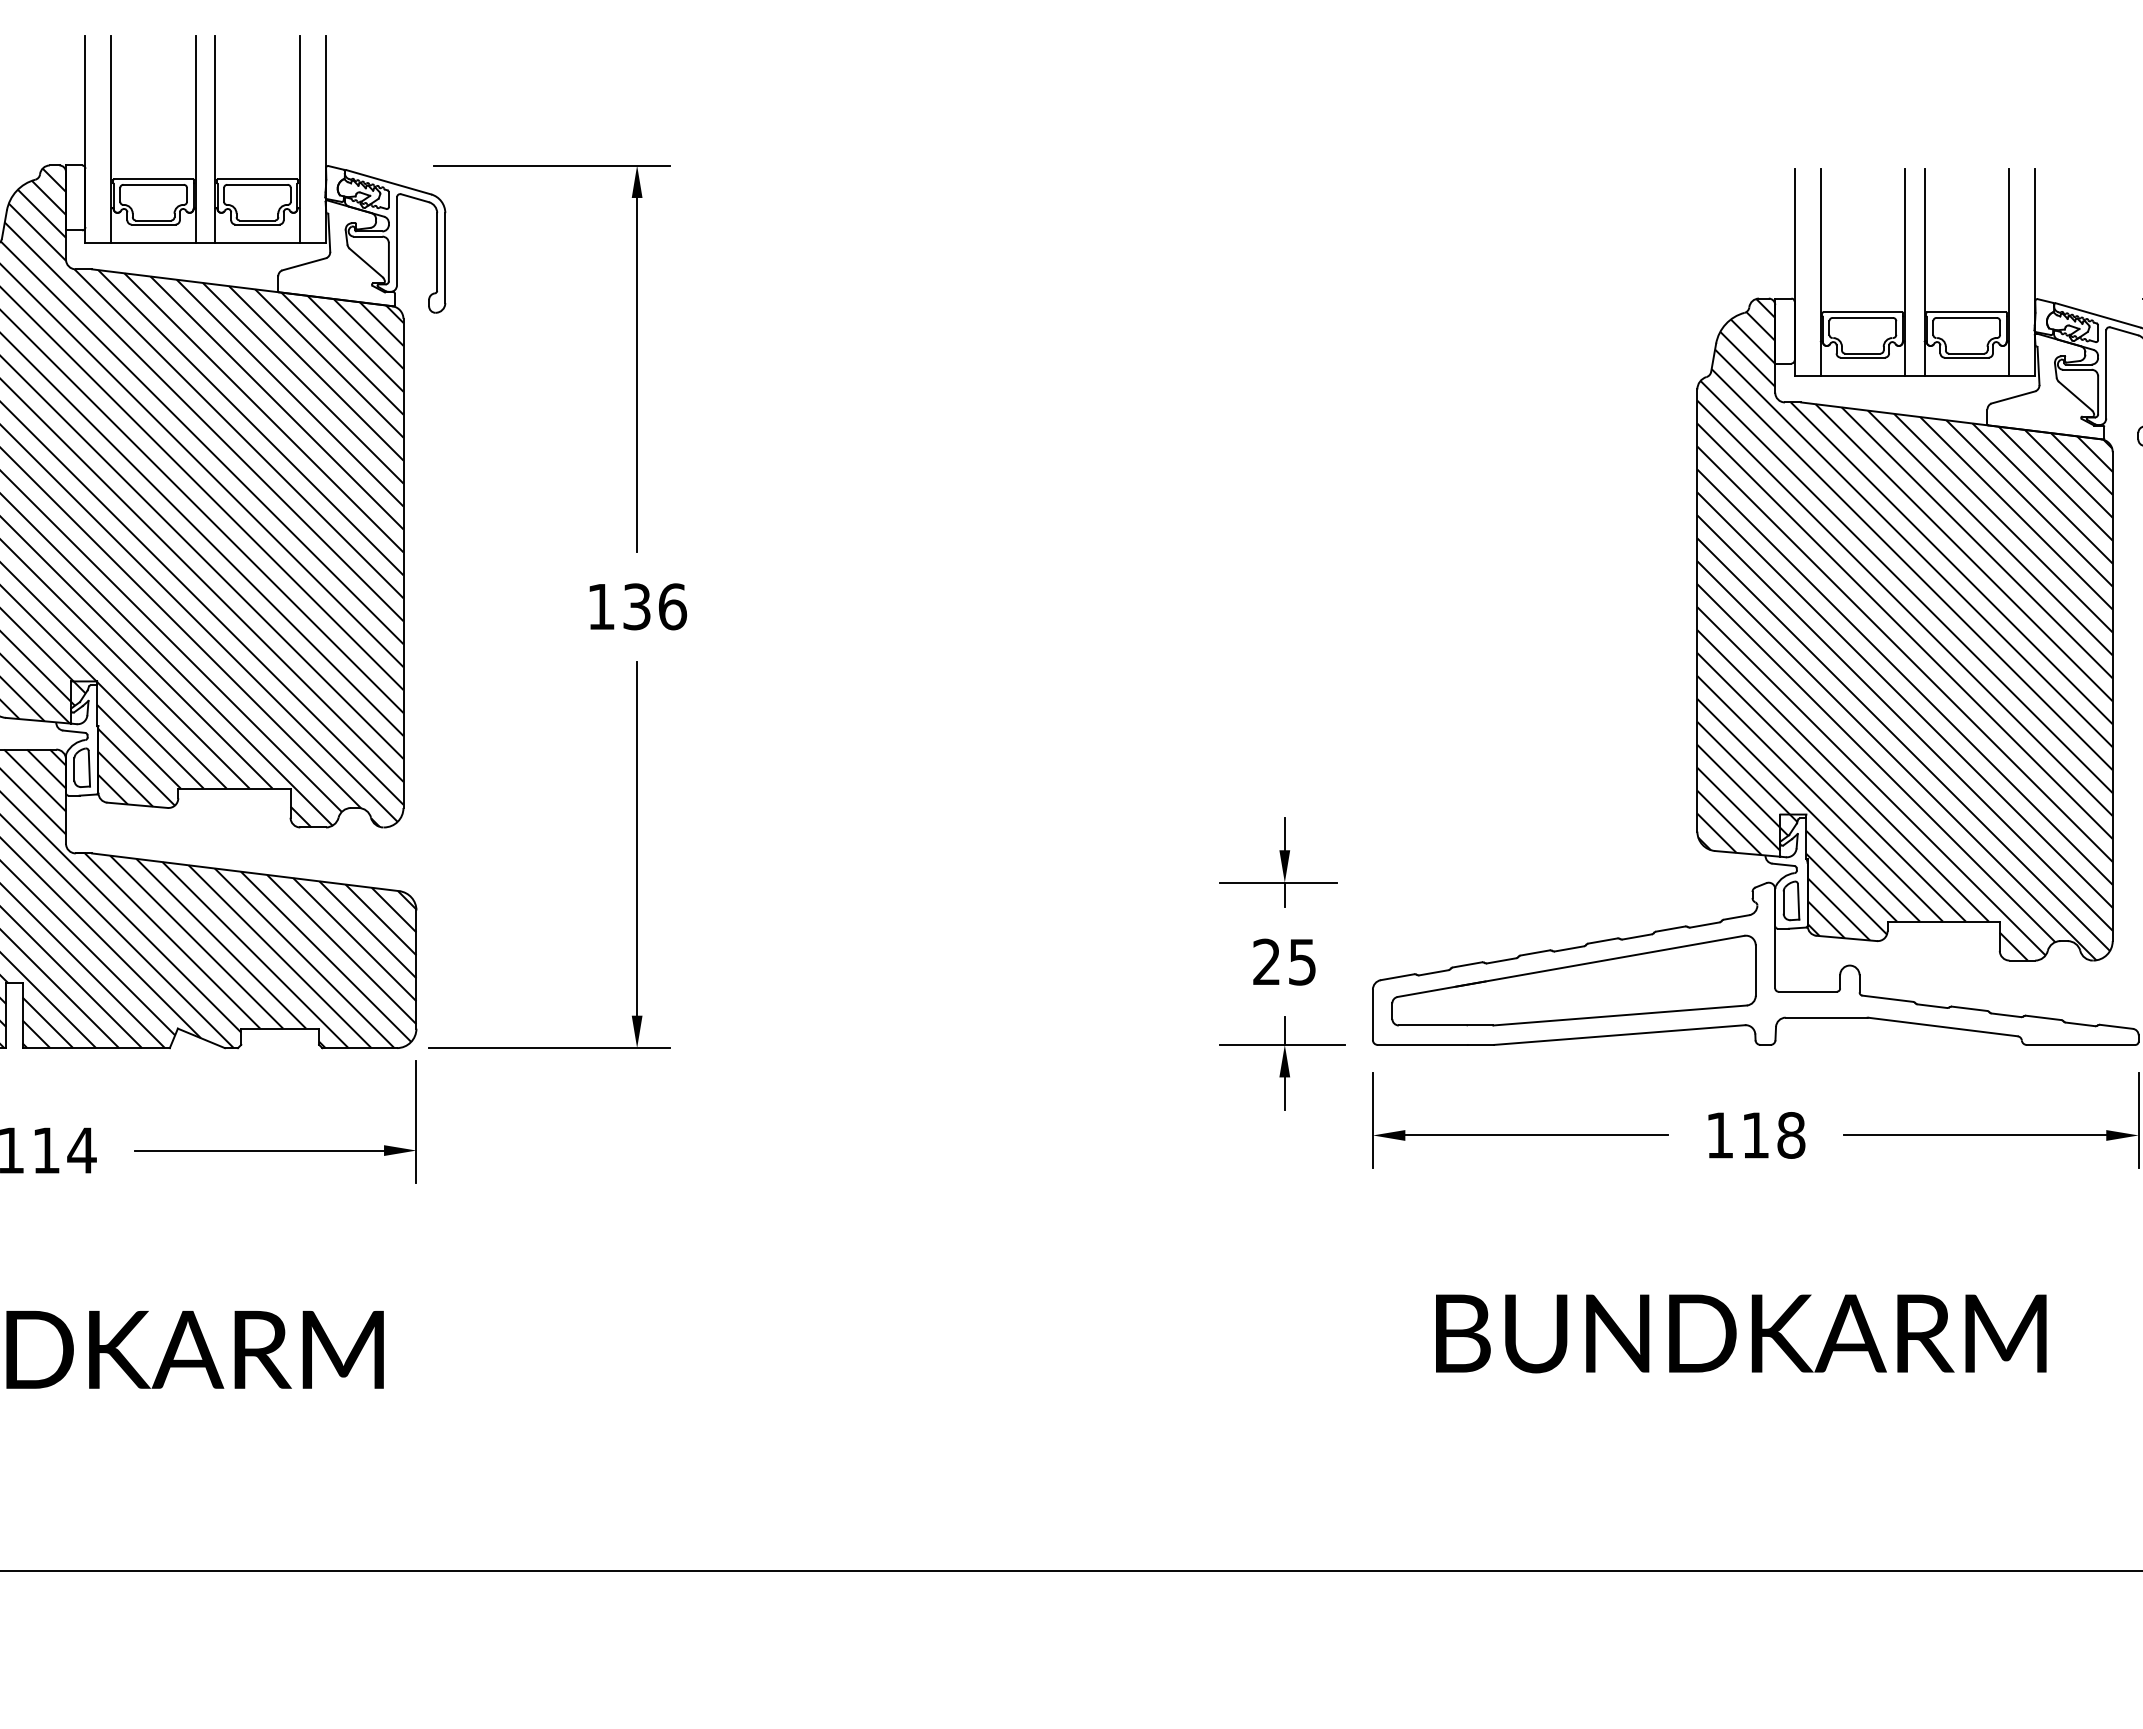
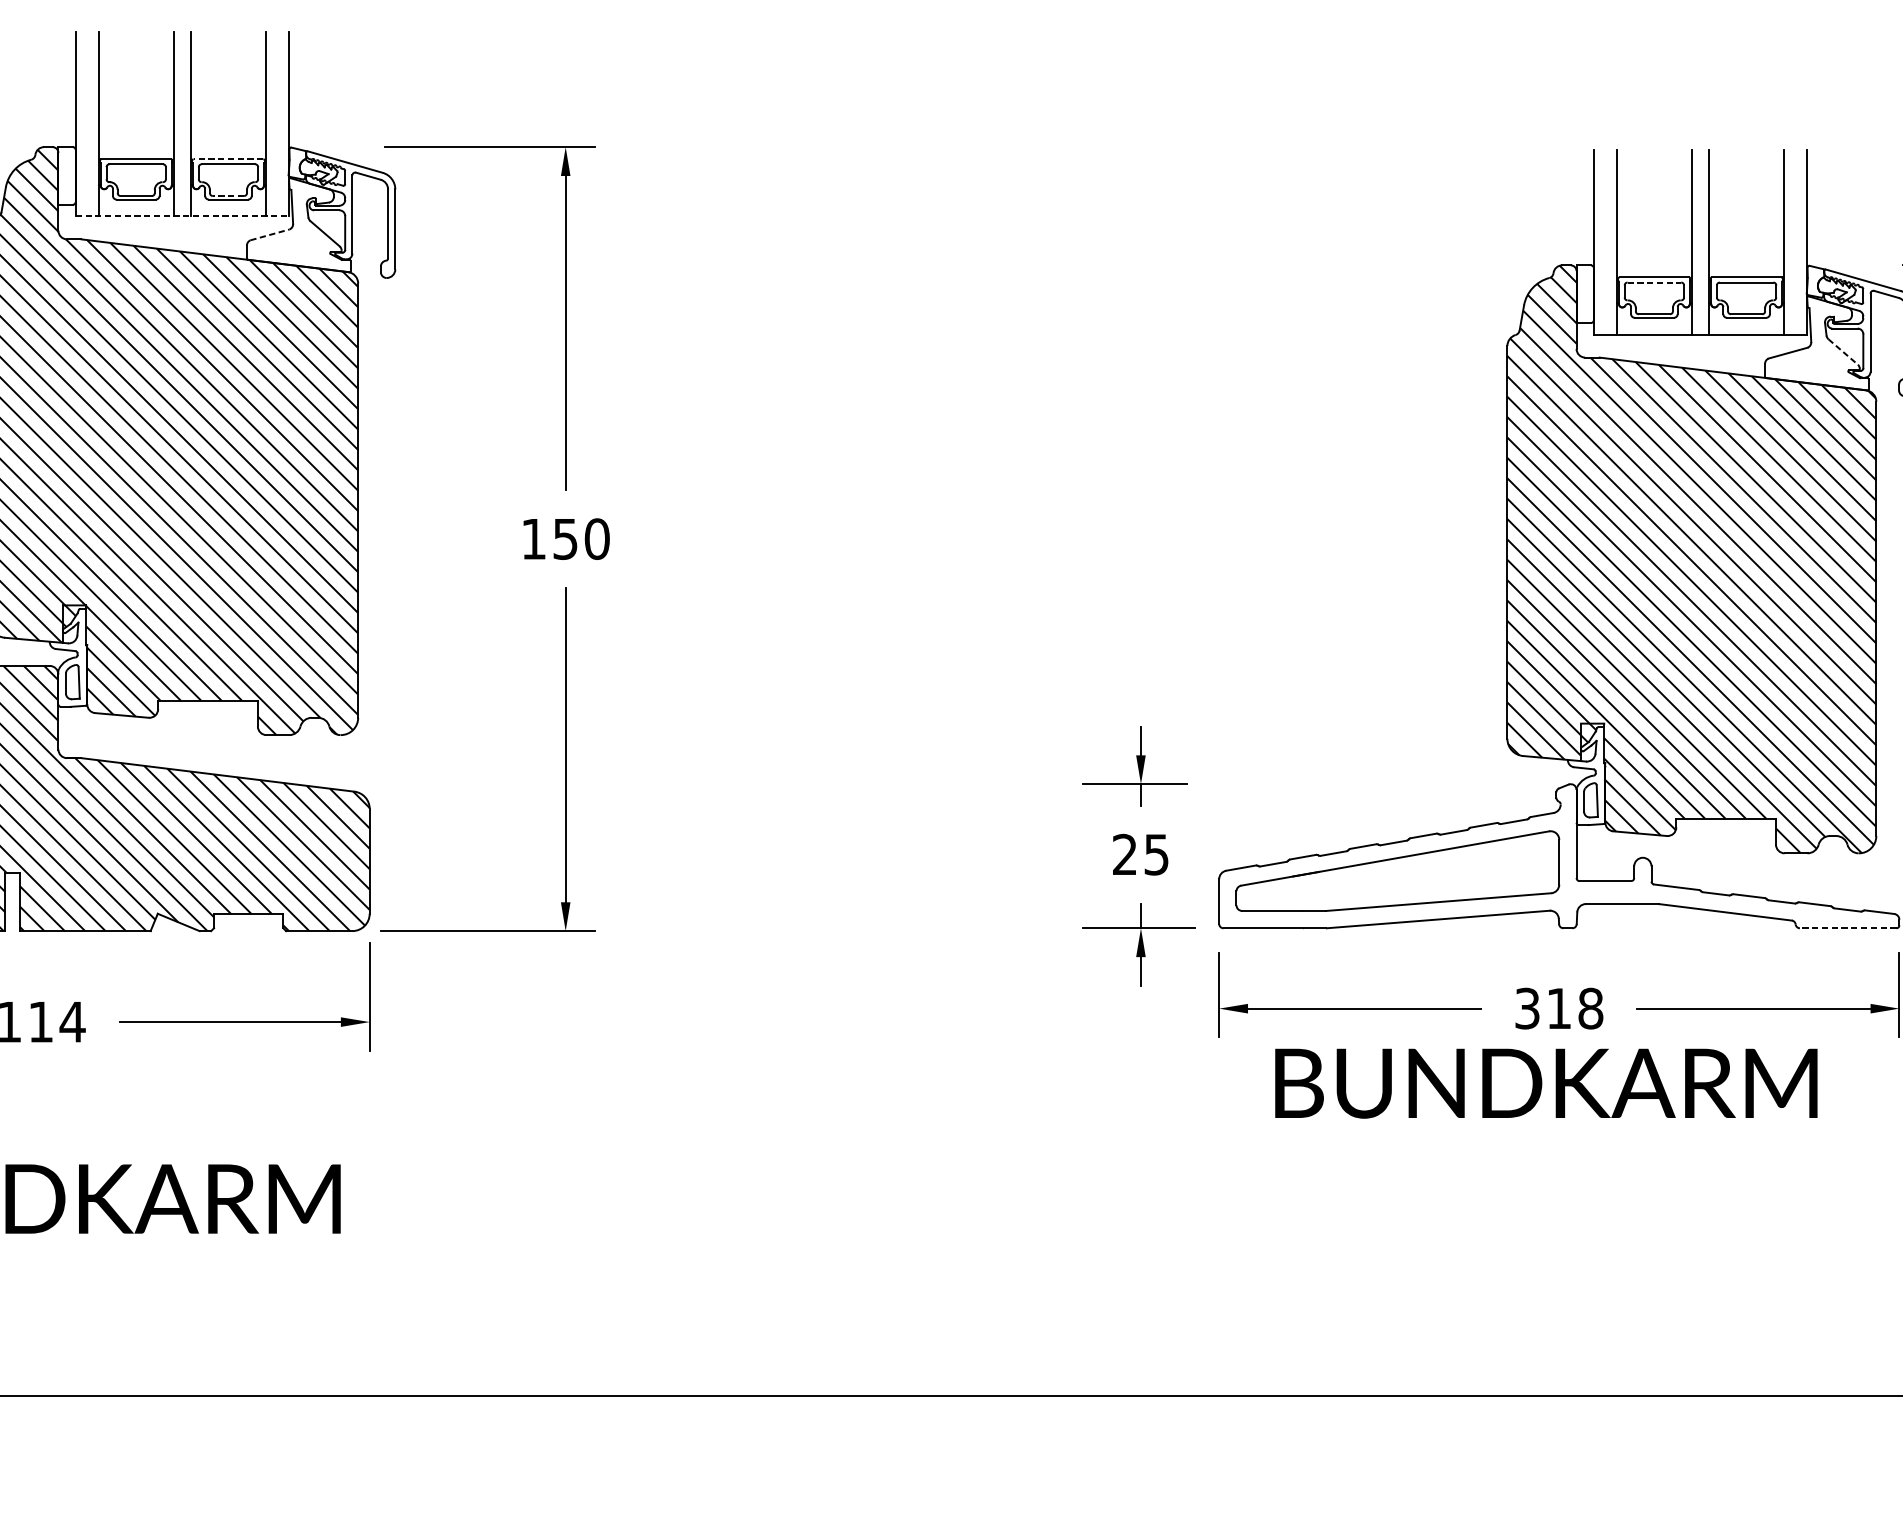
line: (256, 179) -> (227, 159), solid -> dashed
line: (257, 220) -> (228, 195), solid -> dashed
line: (206, 243) -> (183, 216), solid -> dashed
line: (304, 264) -> (270, 235), solid -> dashed
line: (1863, 317) -> (1654, 282), solid -> dashed
line: (2075, 396) -> (1843, 352), solid -> dashed
text: (655, 606) -> (582, 538), 136 -> 150
line: (2080, 1044) -> (1847, 927), solid -> dashed
text: (1719, 1135) -> (1527, 1008), 118 -> 318
text: (1741, 1333) -> (1546, 1083), moved

